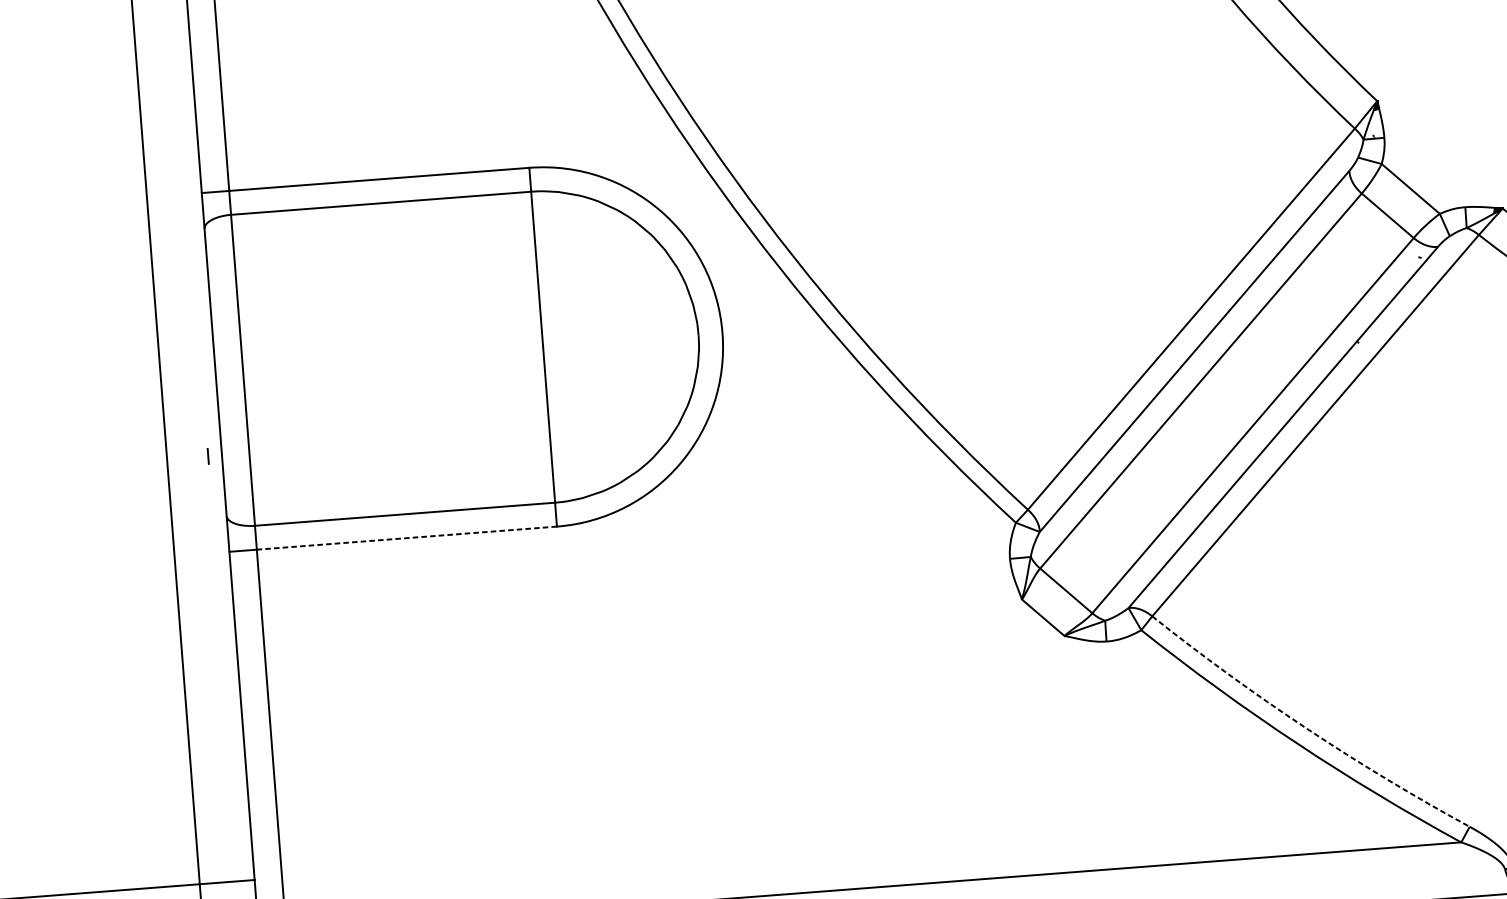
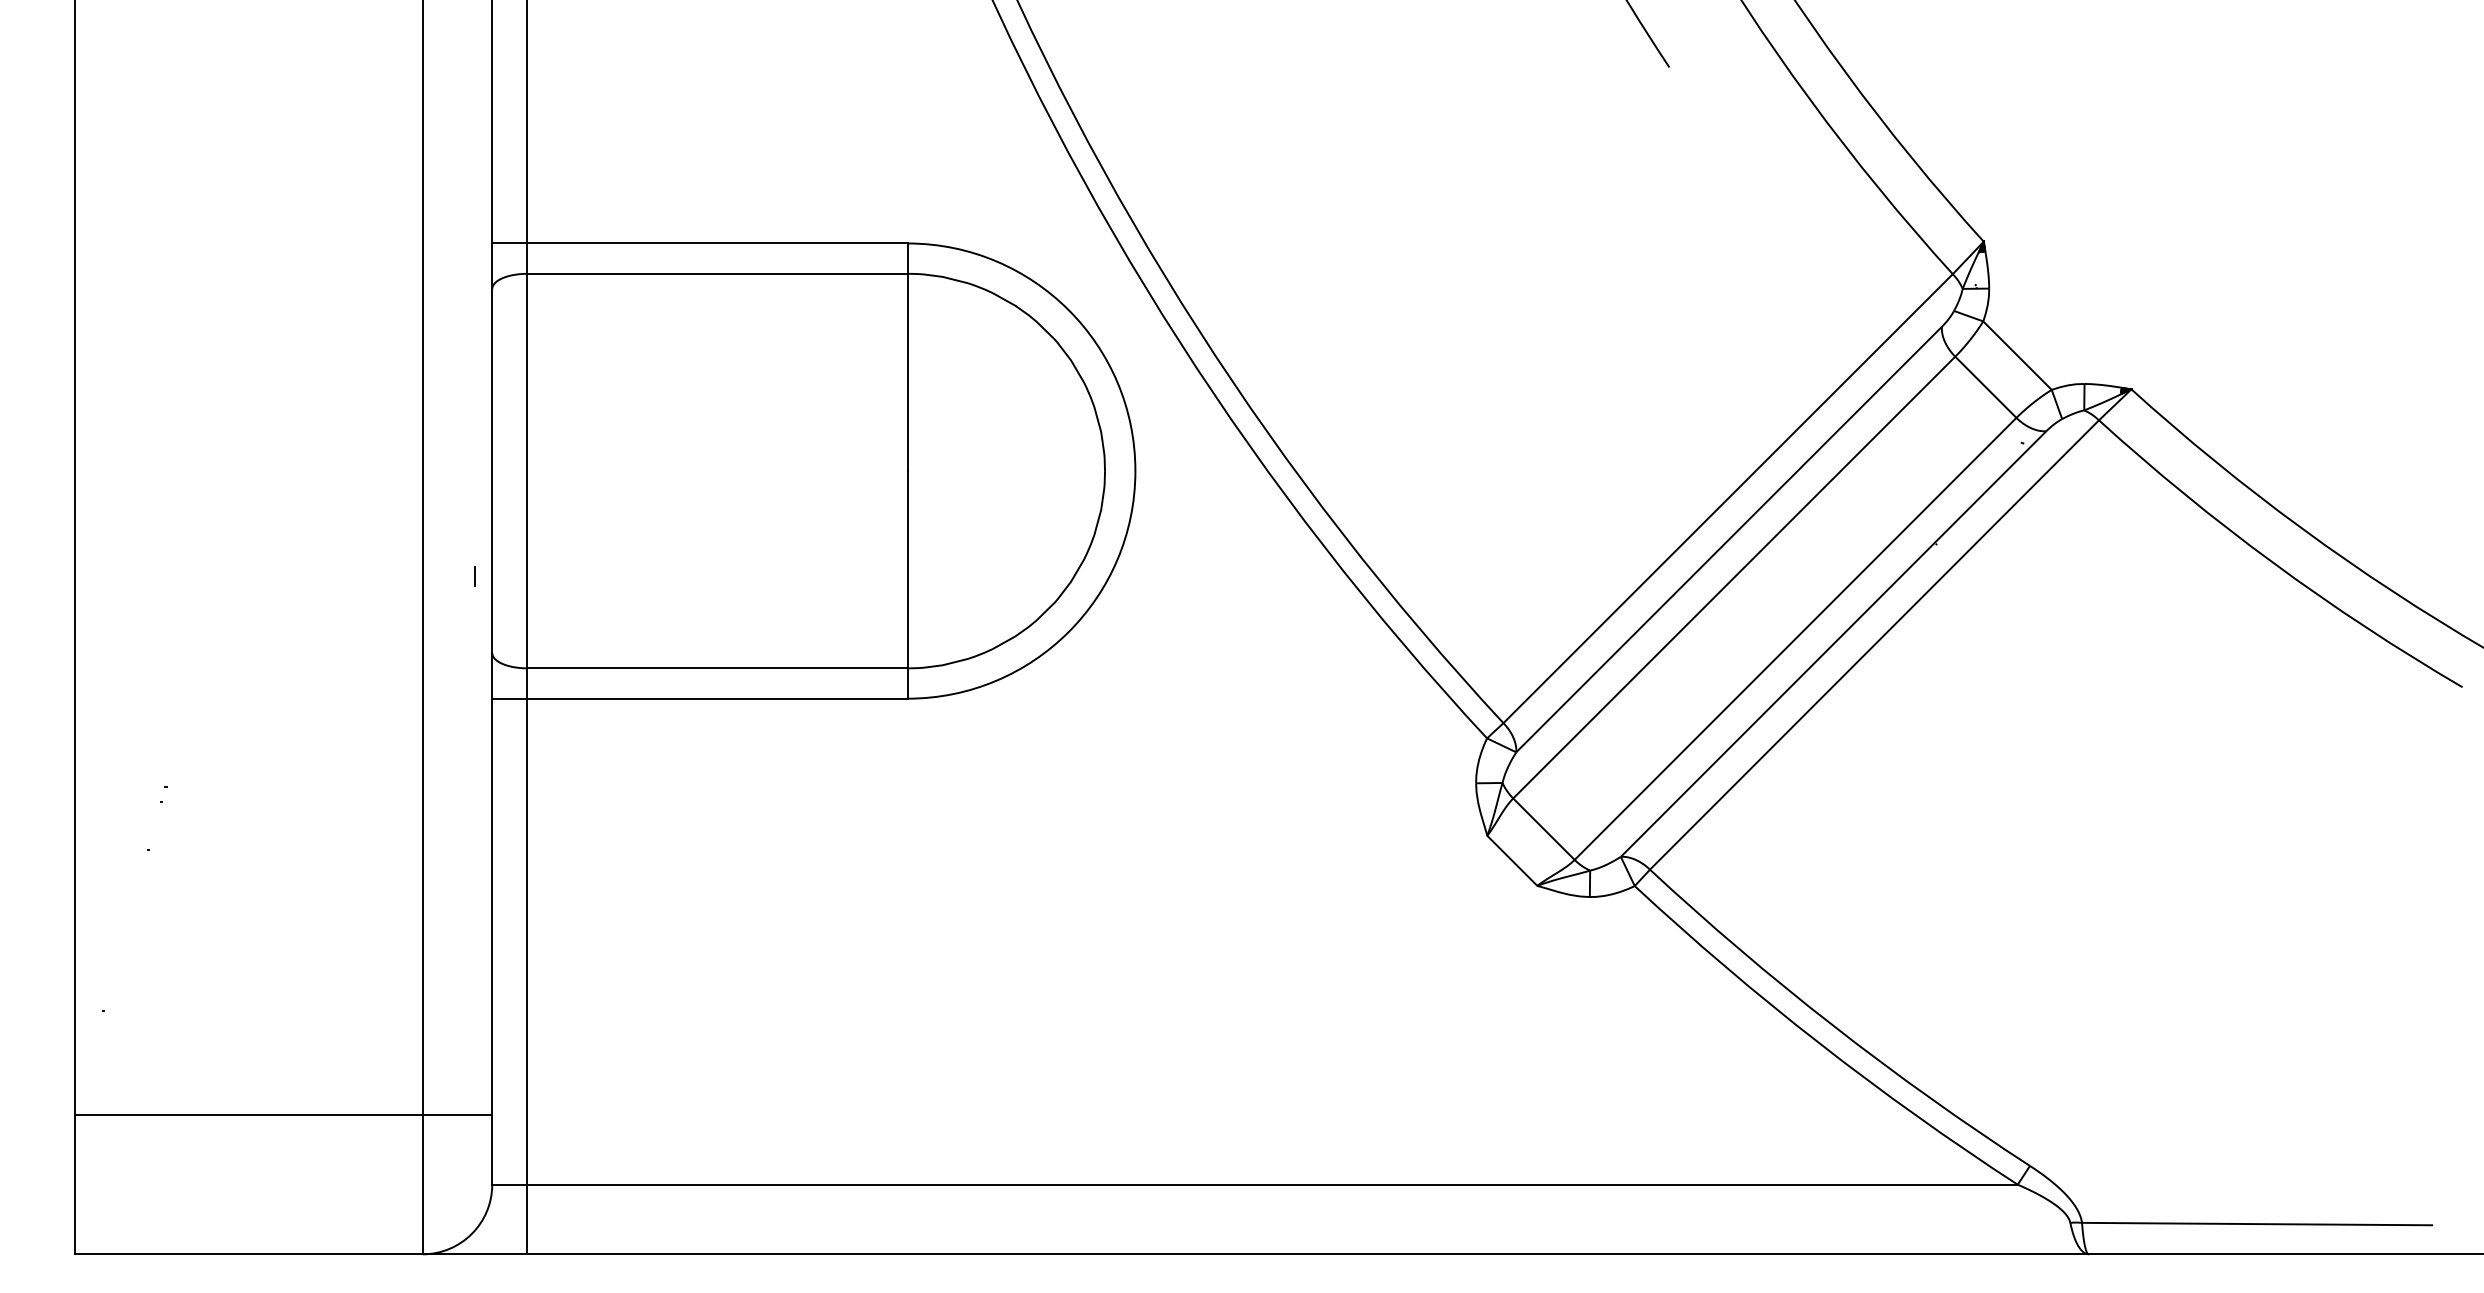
line: (406, 538) -> (716, 698), dashed -> solid
arc: (1306, 728) -> (1833, 1025), dashed -> solid

